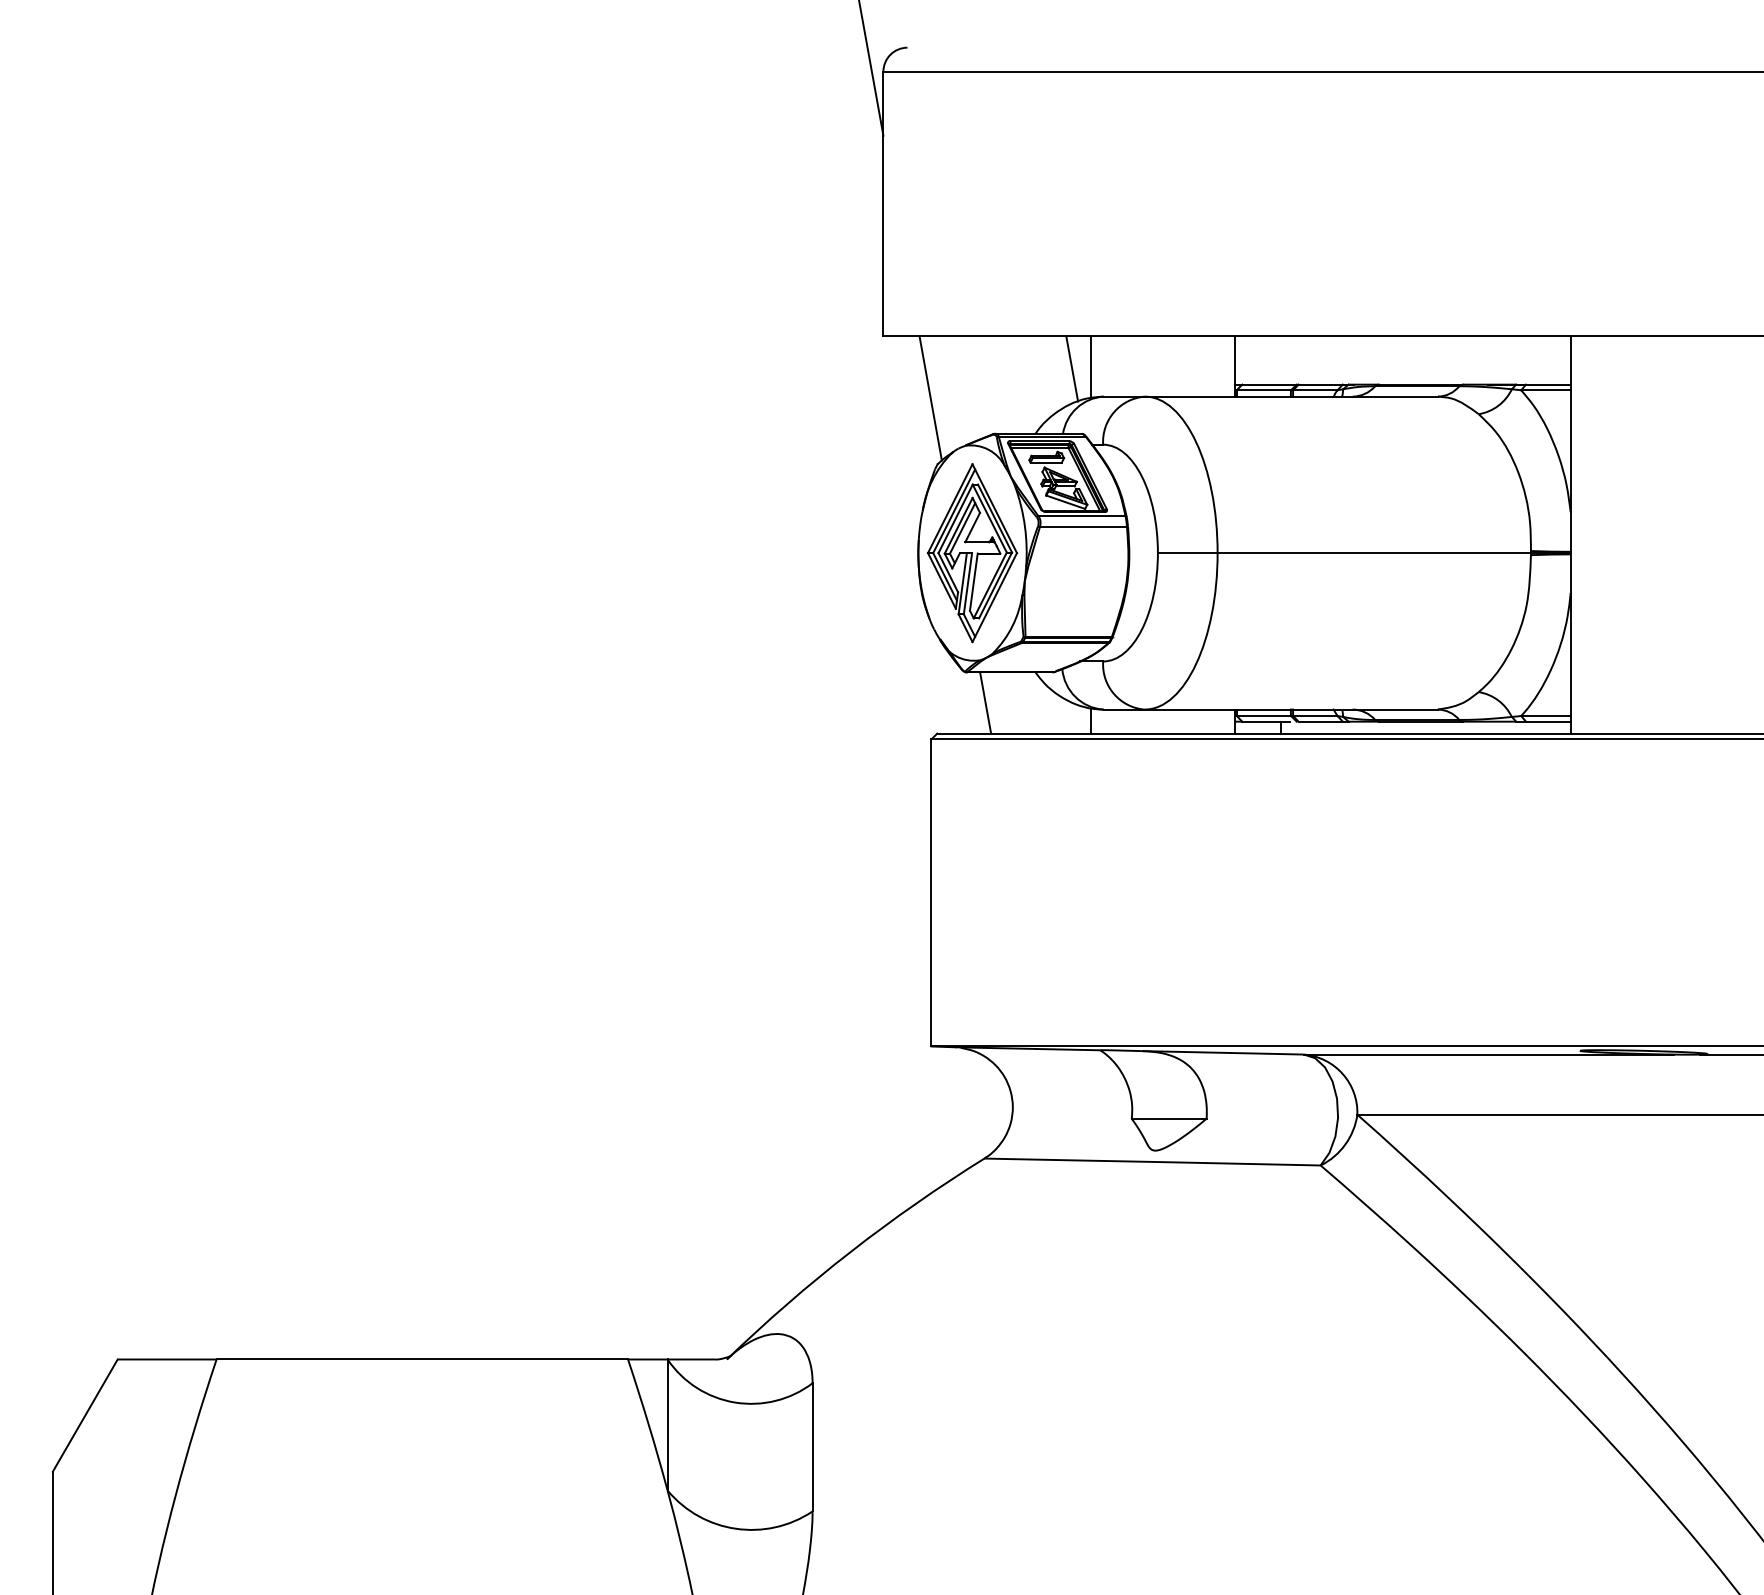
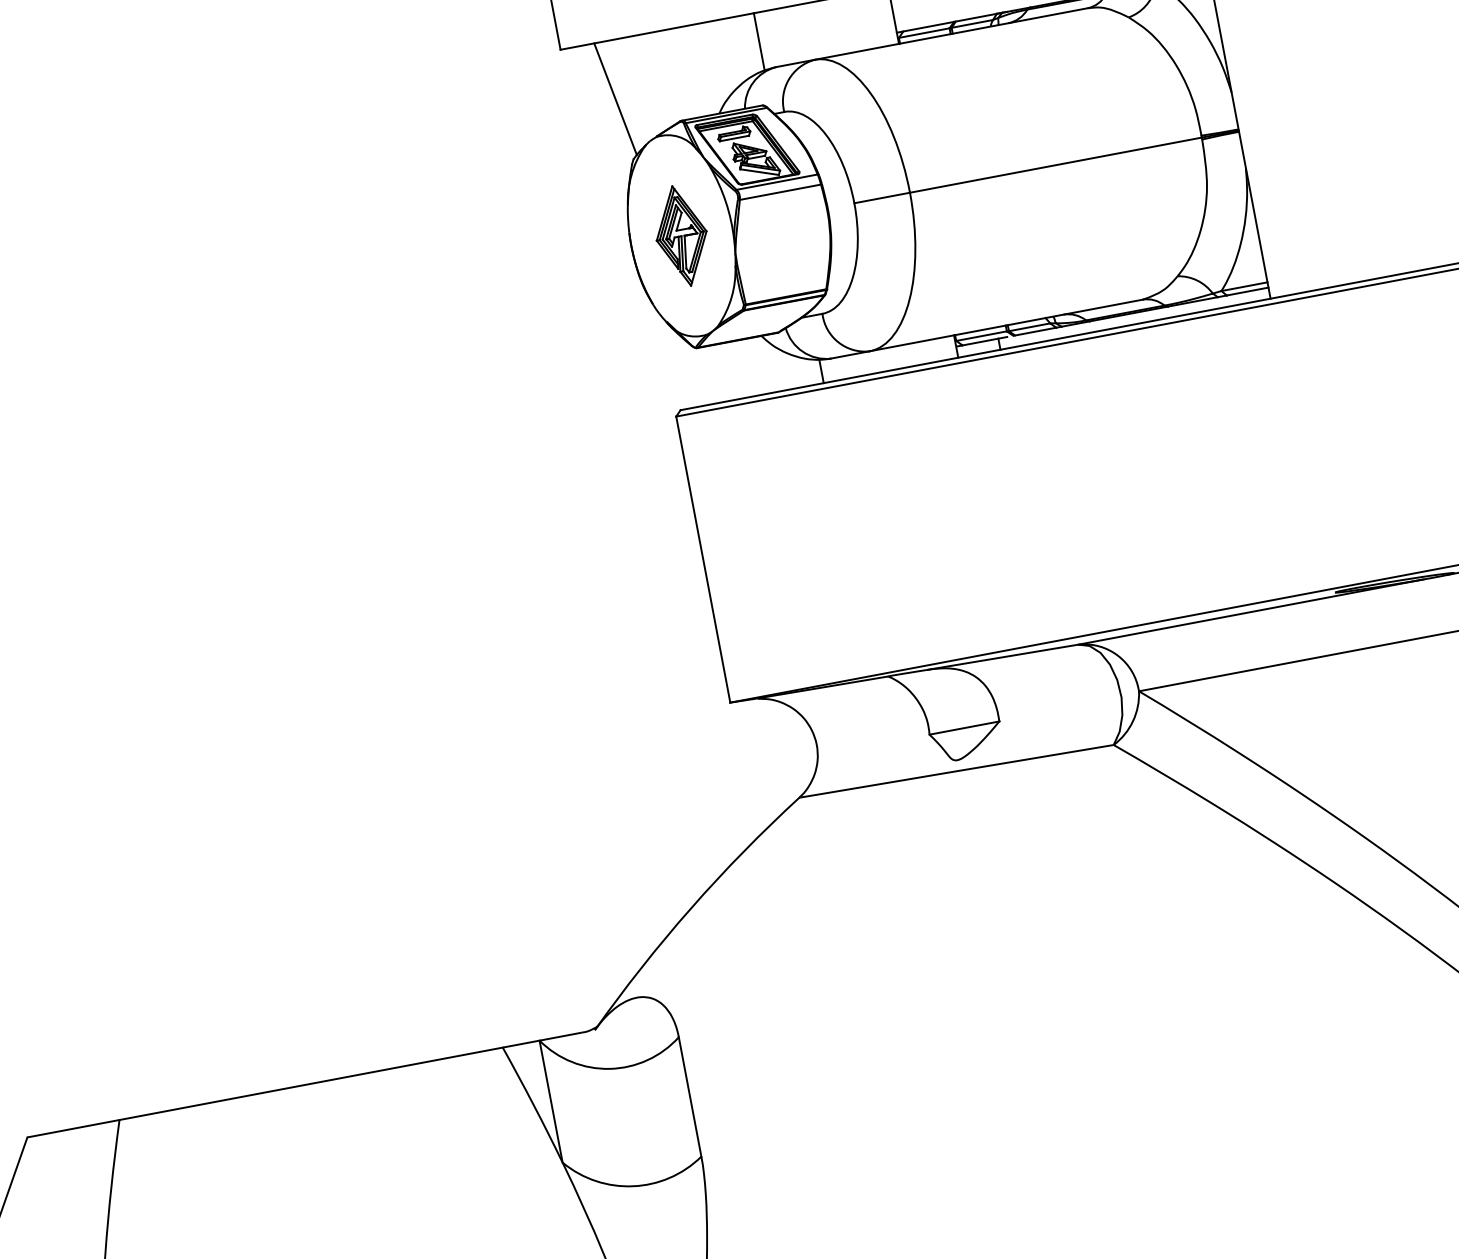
line: (1072, 368) -> (742, 46), removed
part: (972, 553) -> (681, 236), size x0.6
line: (985, 702) -> (720, 372), removed

